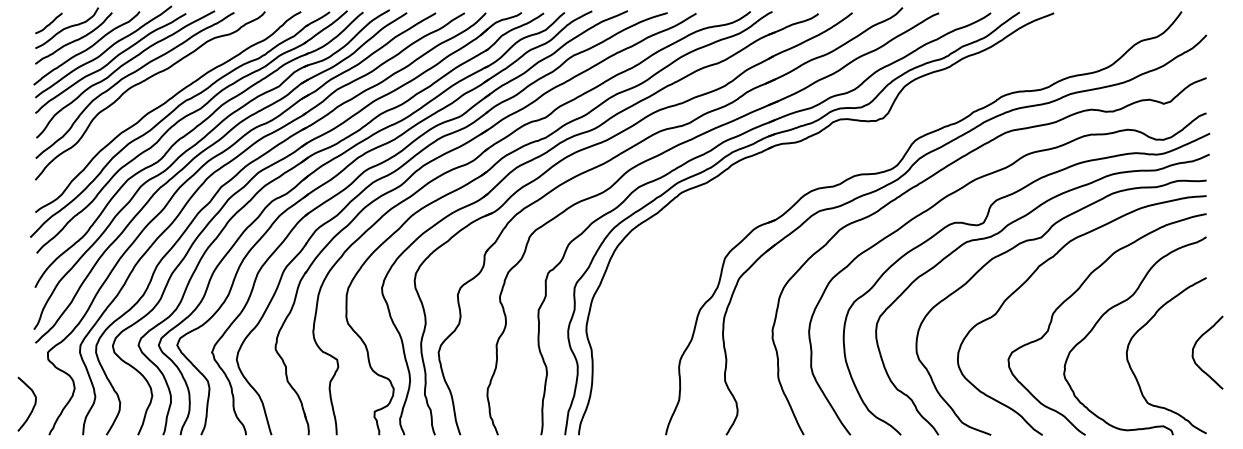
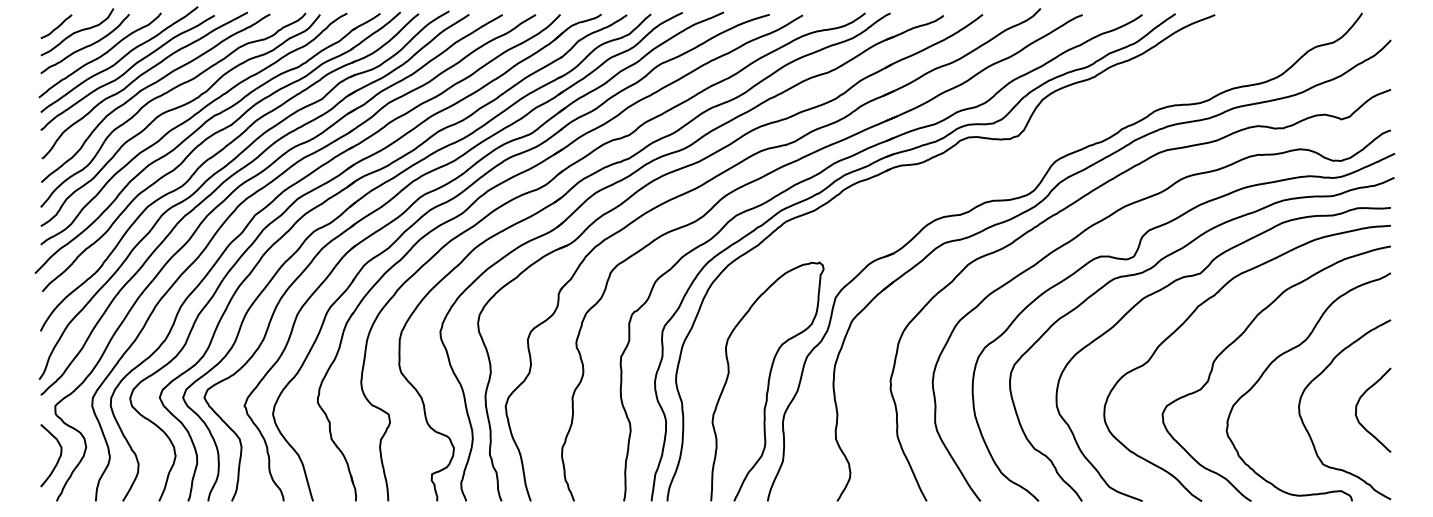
curve: (153, 95) -> (176, 109), added
curve: (665, 331) -> (767, 381), added
curve: (1194, 347) -> (1358, 404), moved
curve: (33, 405) -> (58, 457), moved

